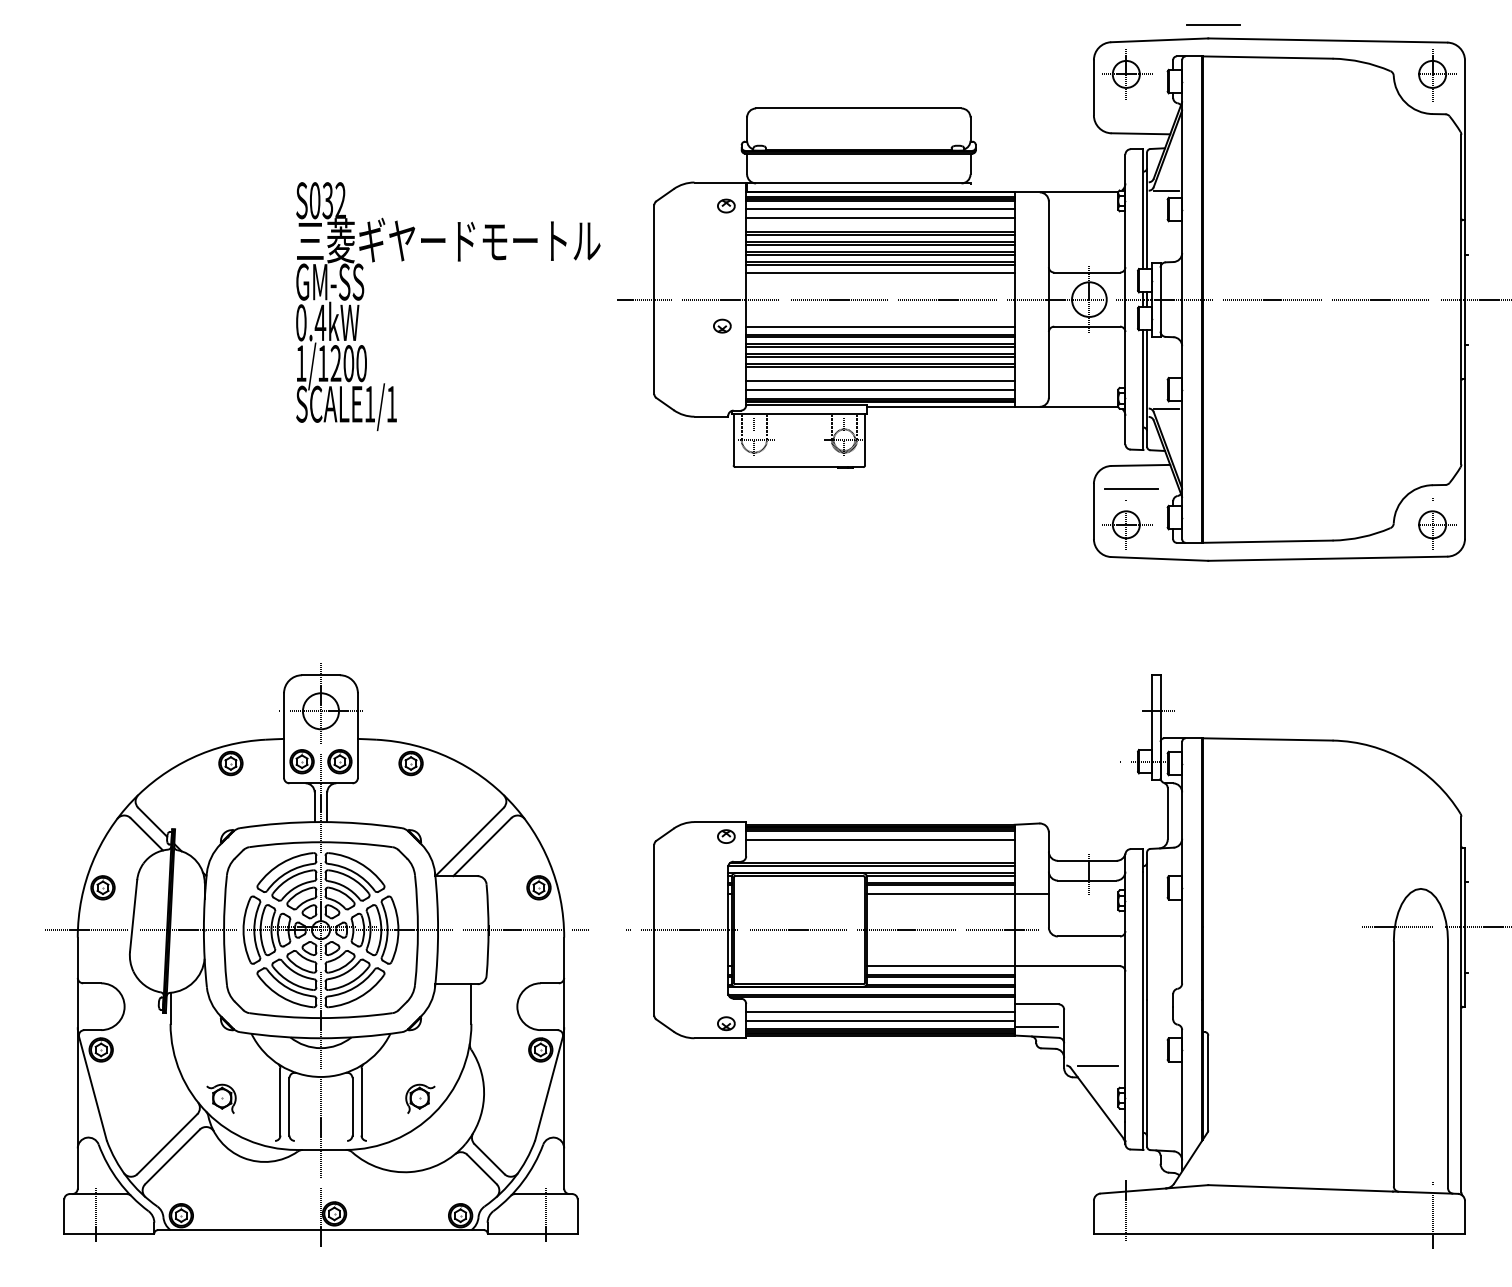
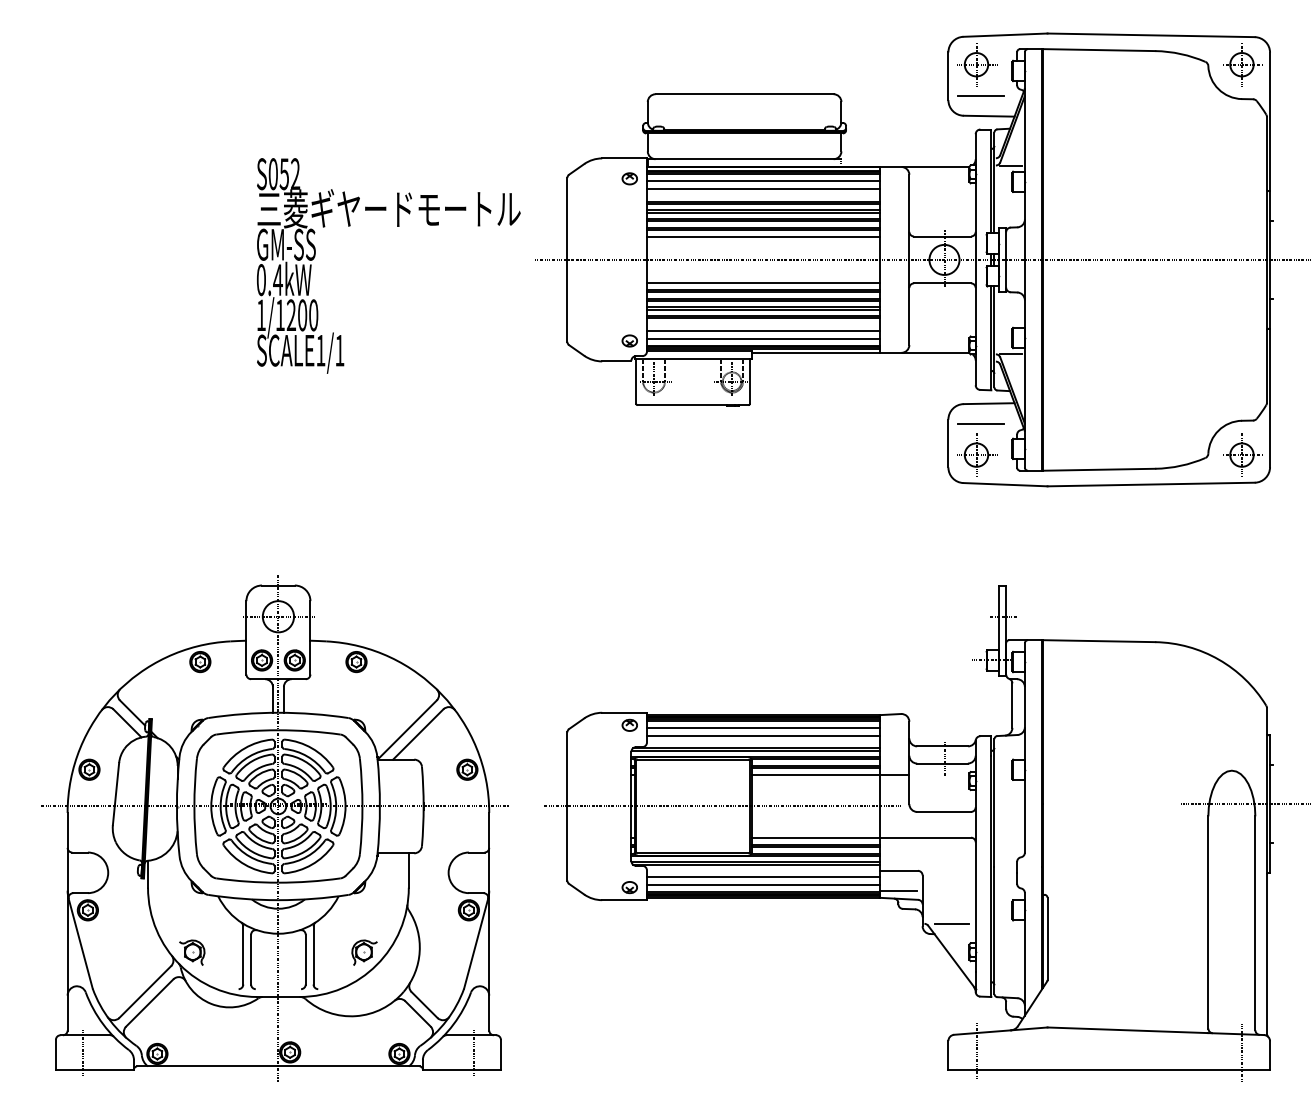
line: (1213, 24) -> (980, 95), moved
text: (328, 199) -> (284, 173), S032 -> S052
part: (722, 325) -> (629, 340), moved
line: (880, 848) -> (763, 735), added

